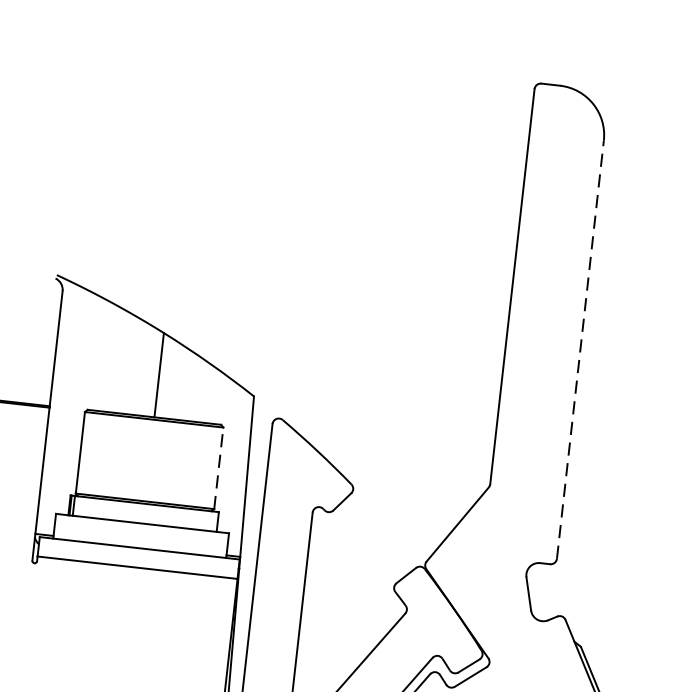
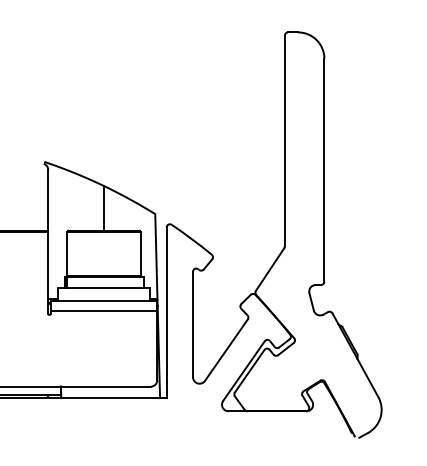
line: (580, 348) -> (324, 169), dashed -> solid
line: (217, 469) -> (140, 254), dashed -> solid

